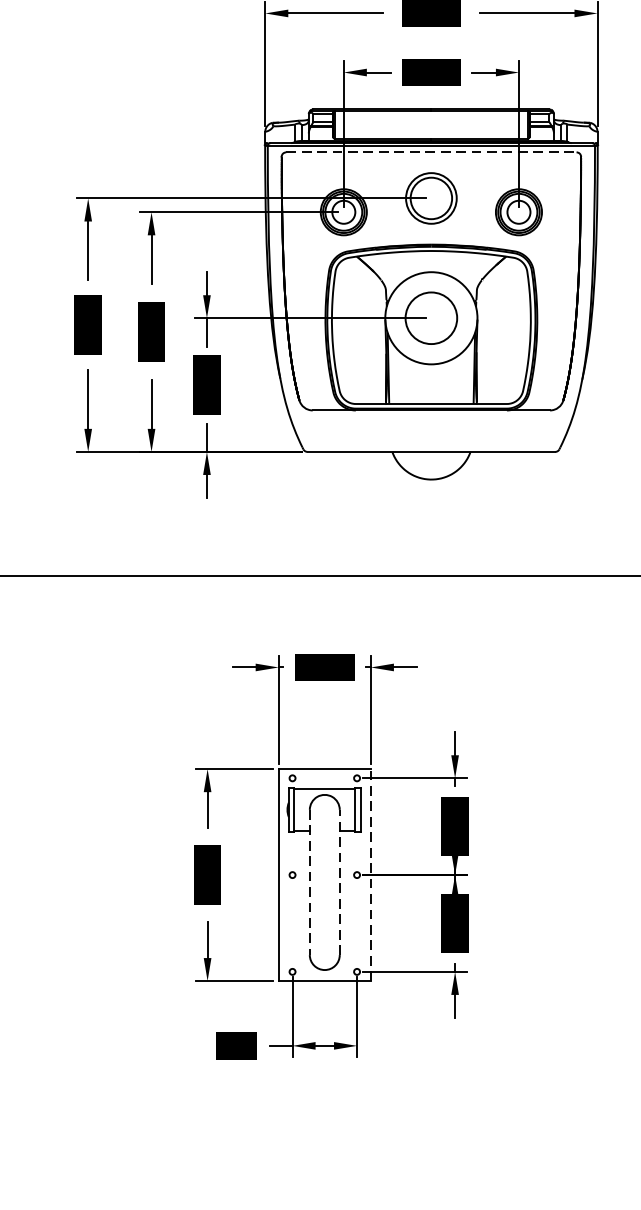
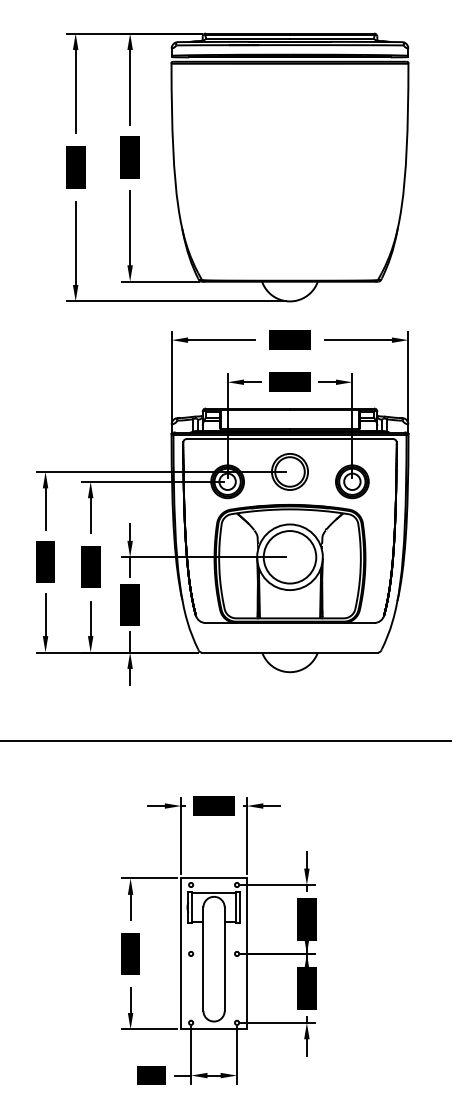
line: (432, 152) -> (290, 439), dashed -> solid
circle: (430, 318) -> (289, 557), size x1.43
line: (370, 874) -> (246, 953), dashed -> solid
line: (309, 882) -> (203, 959), dashed -> solid
line: (339, 882) -> (224, 959), dashed -> solid

